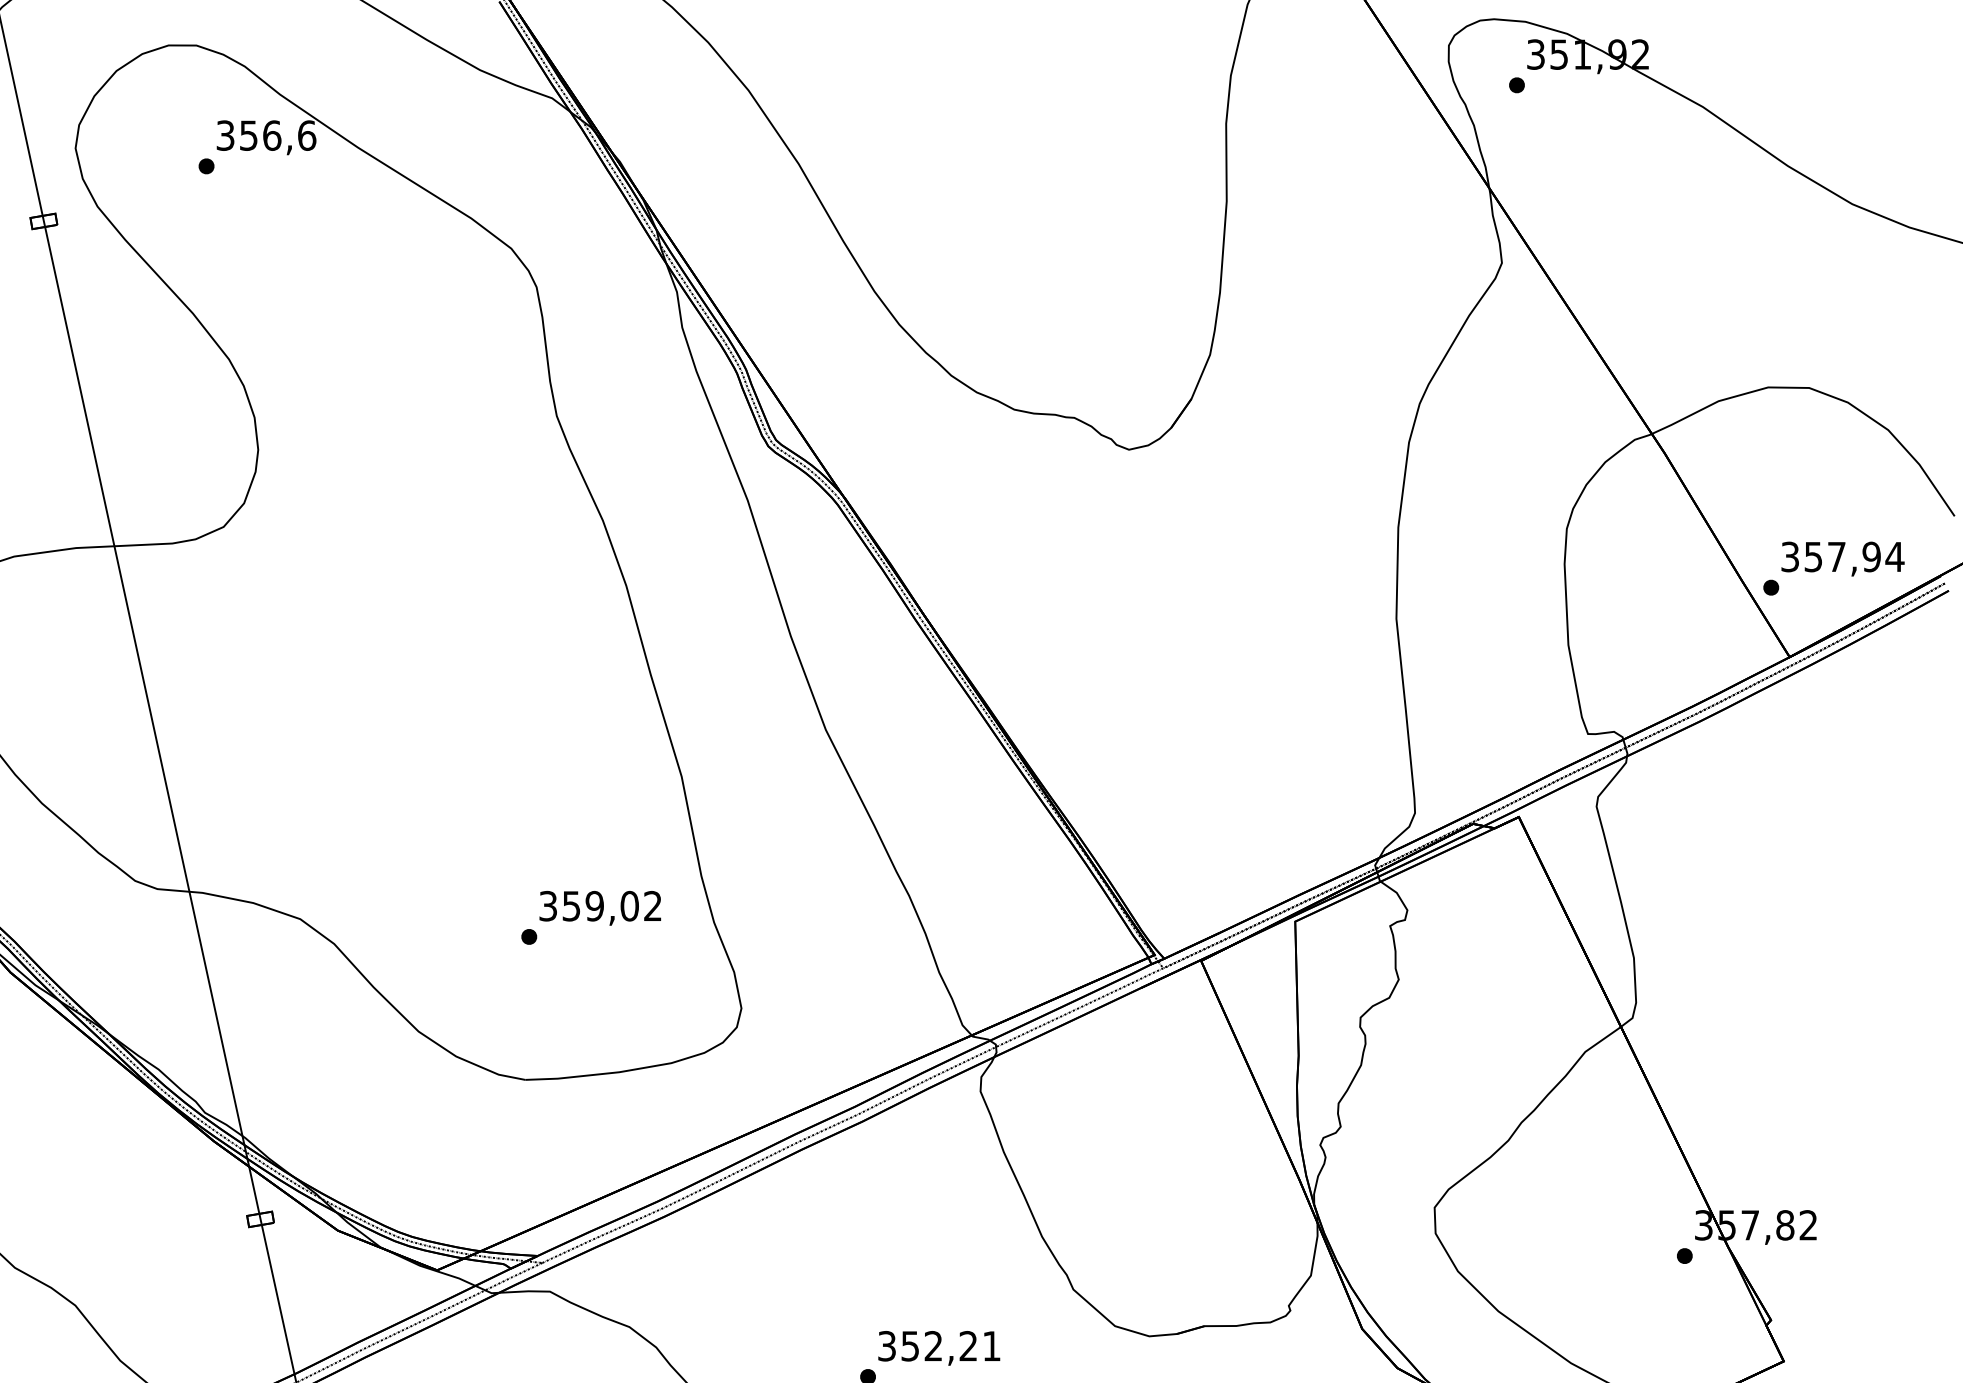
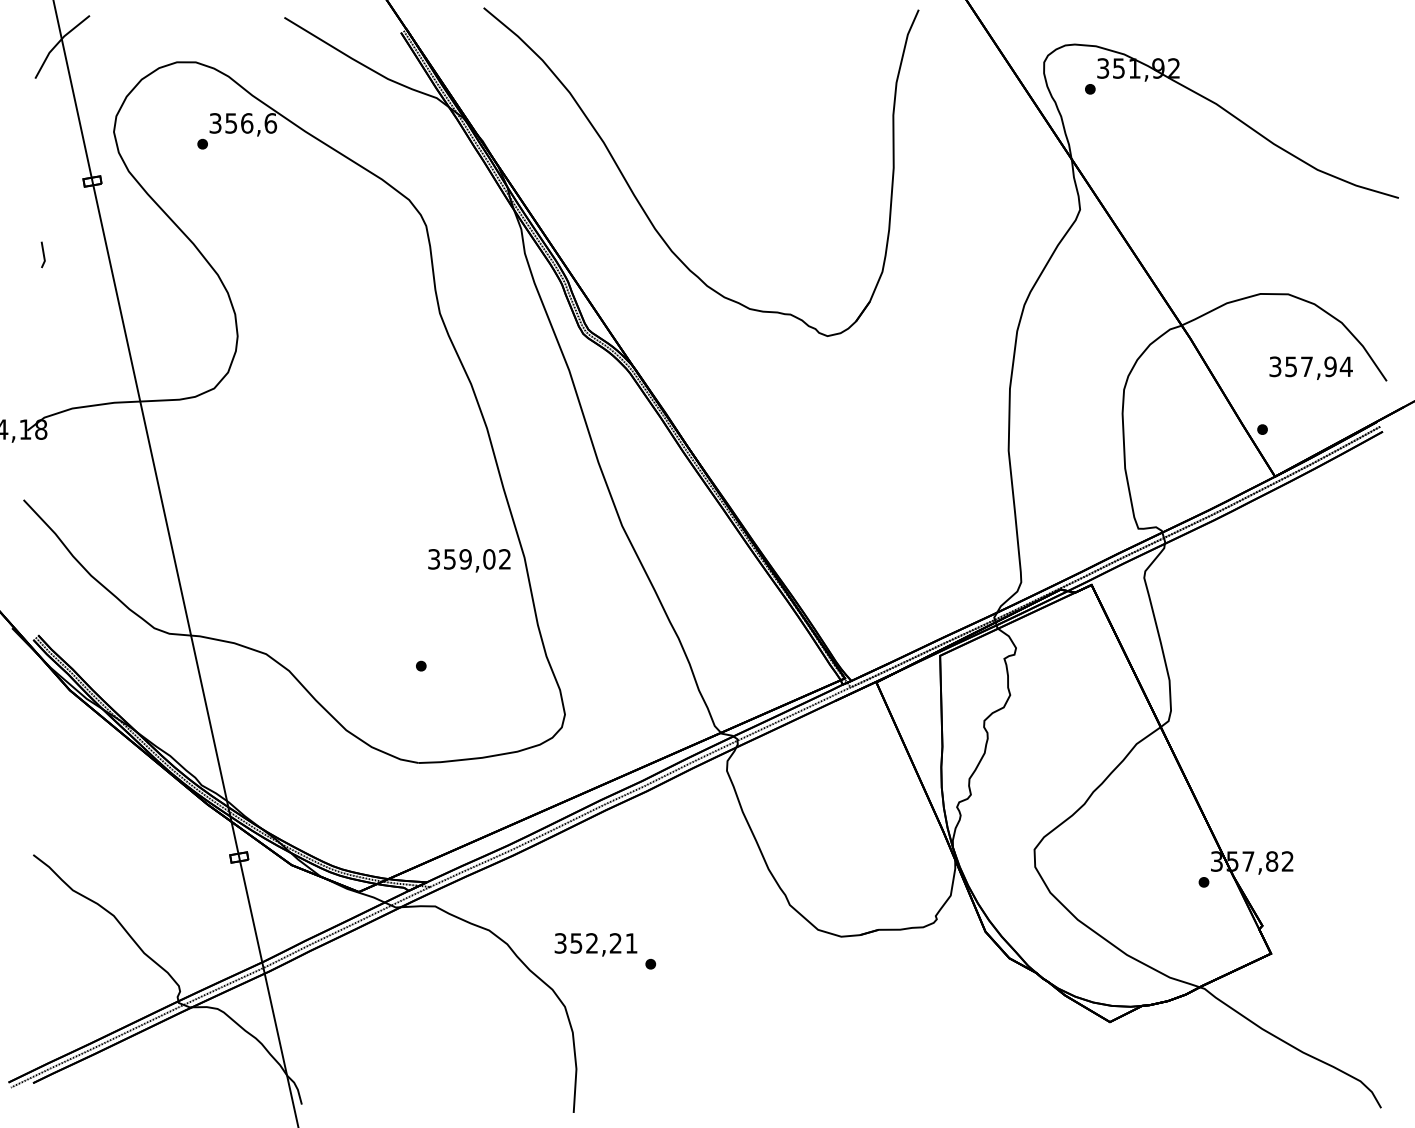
text: (1842, 557) -> (1310, 367), moved
text: (600, 907) -> (469, 560), moved
text: (938, 1347) -> (595, 944), moved

